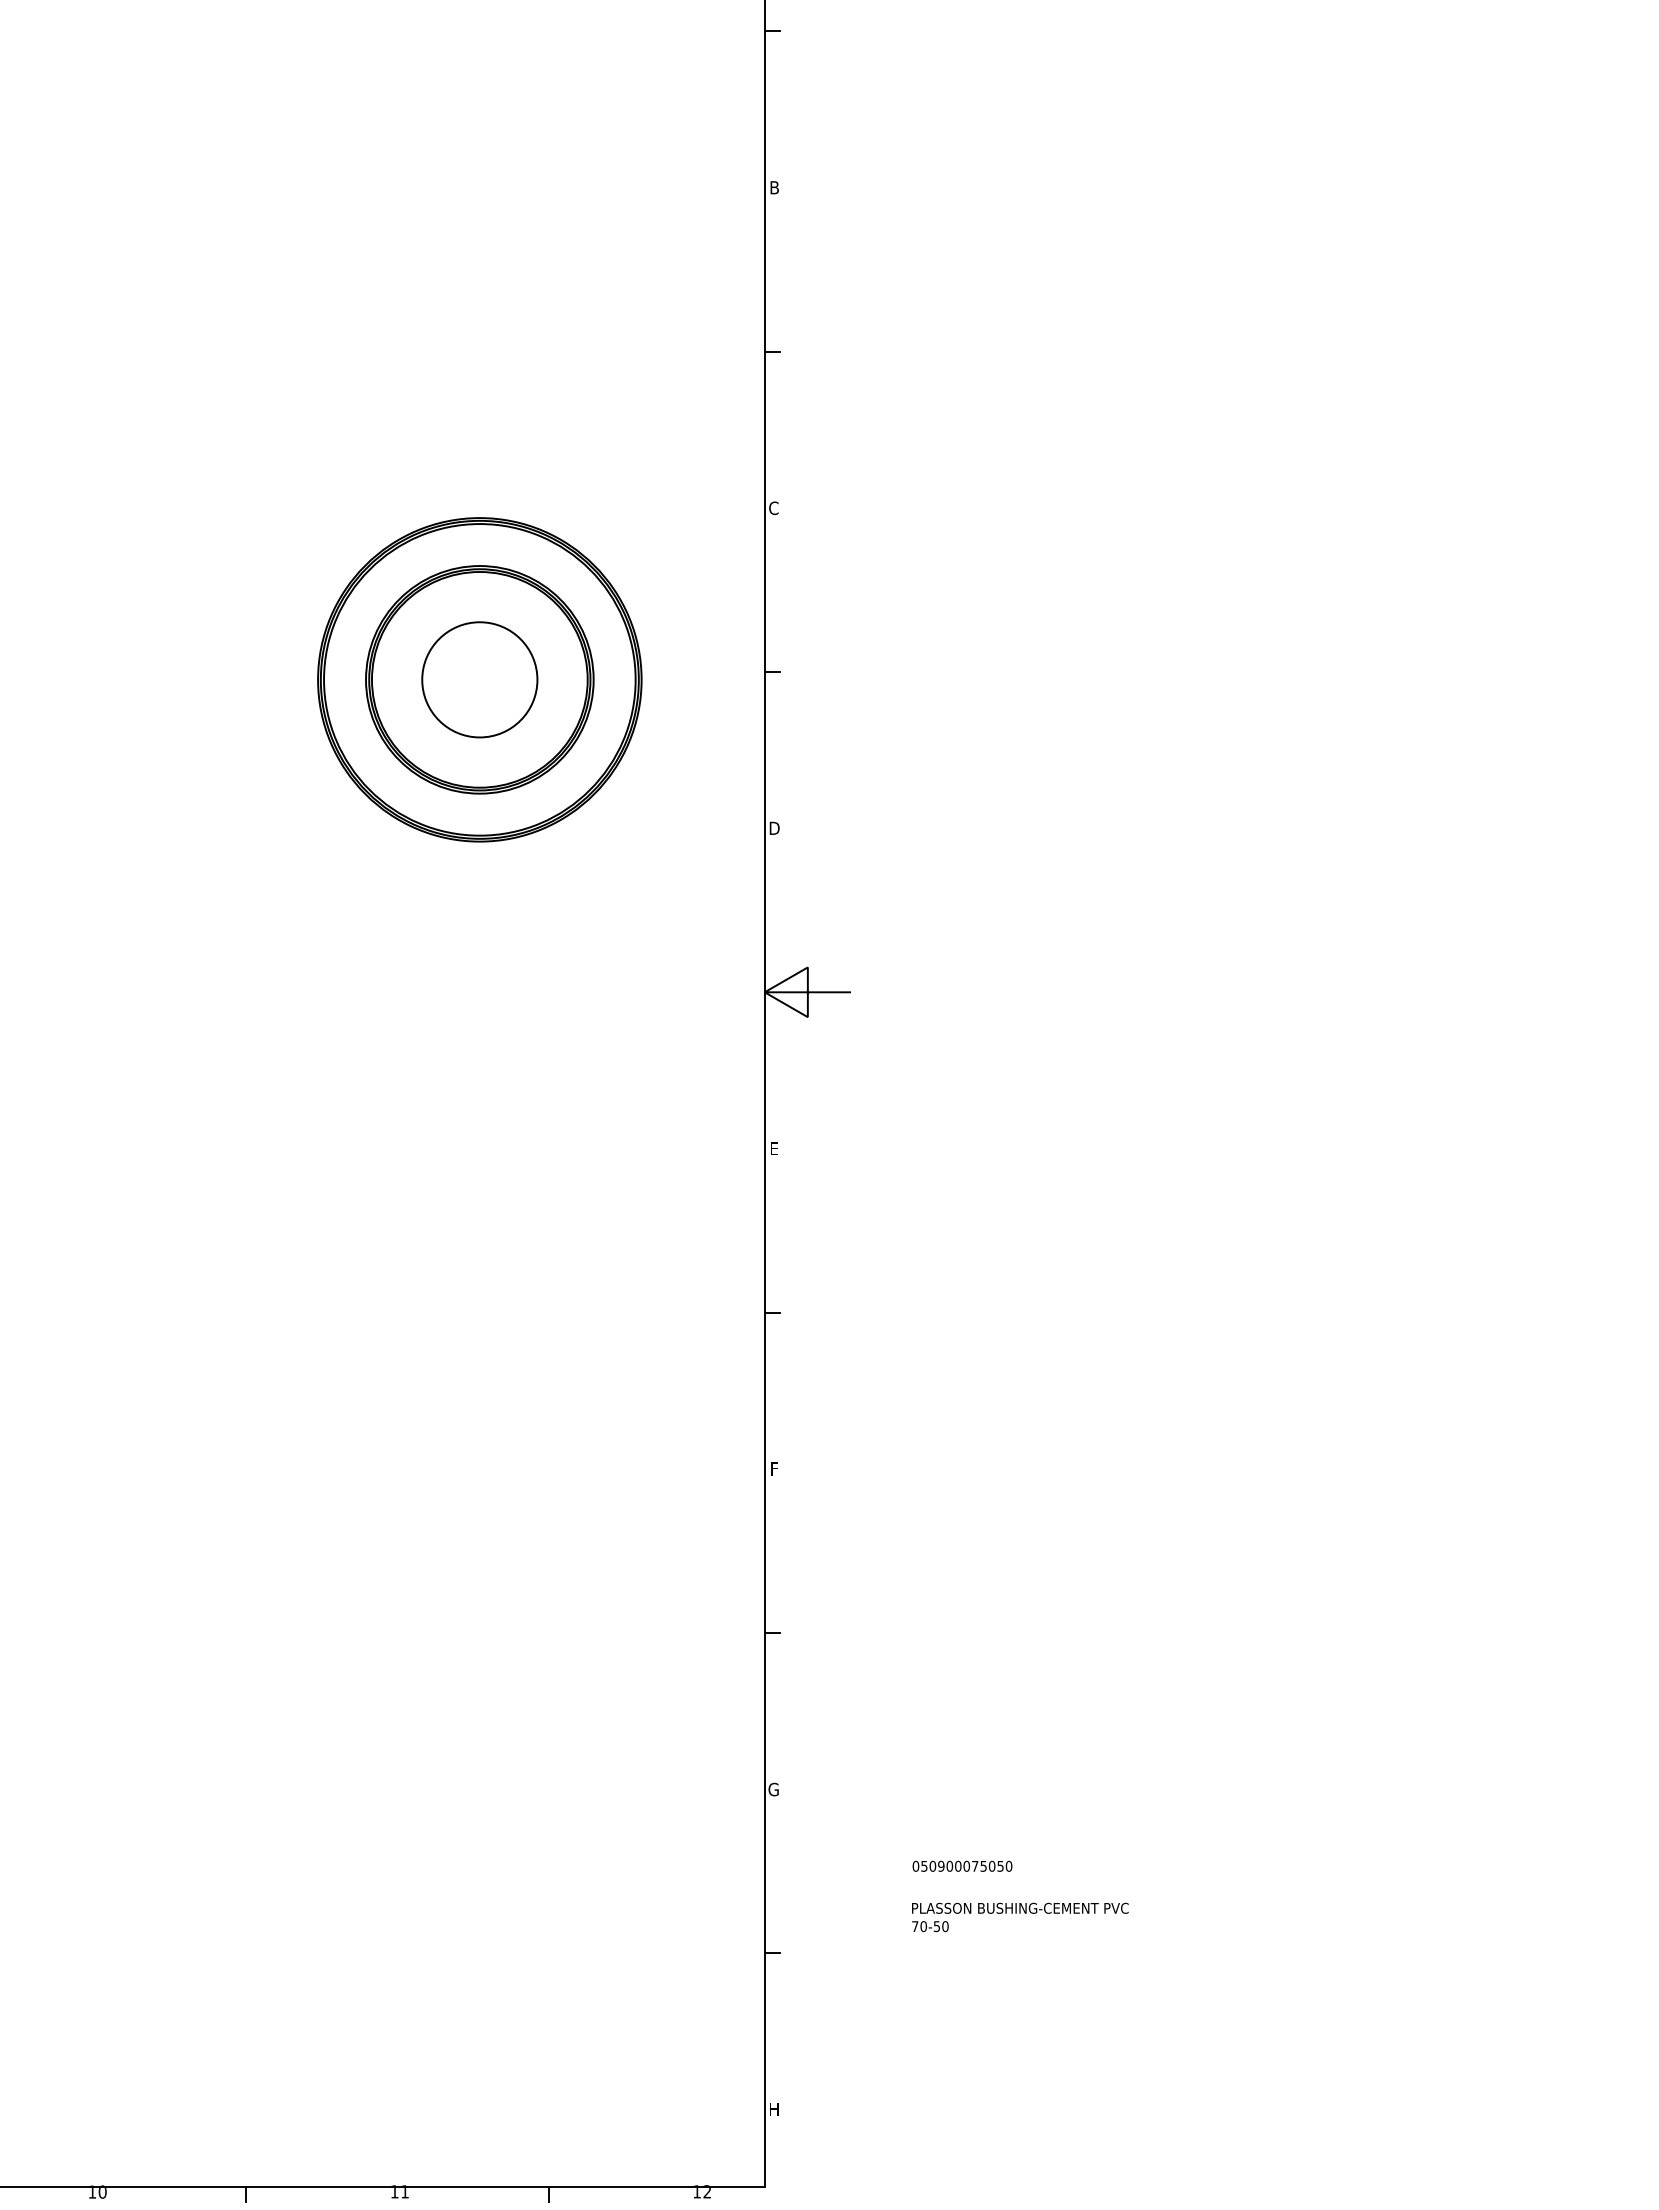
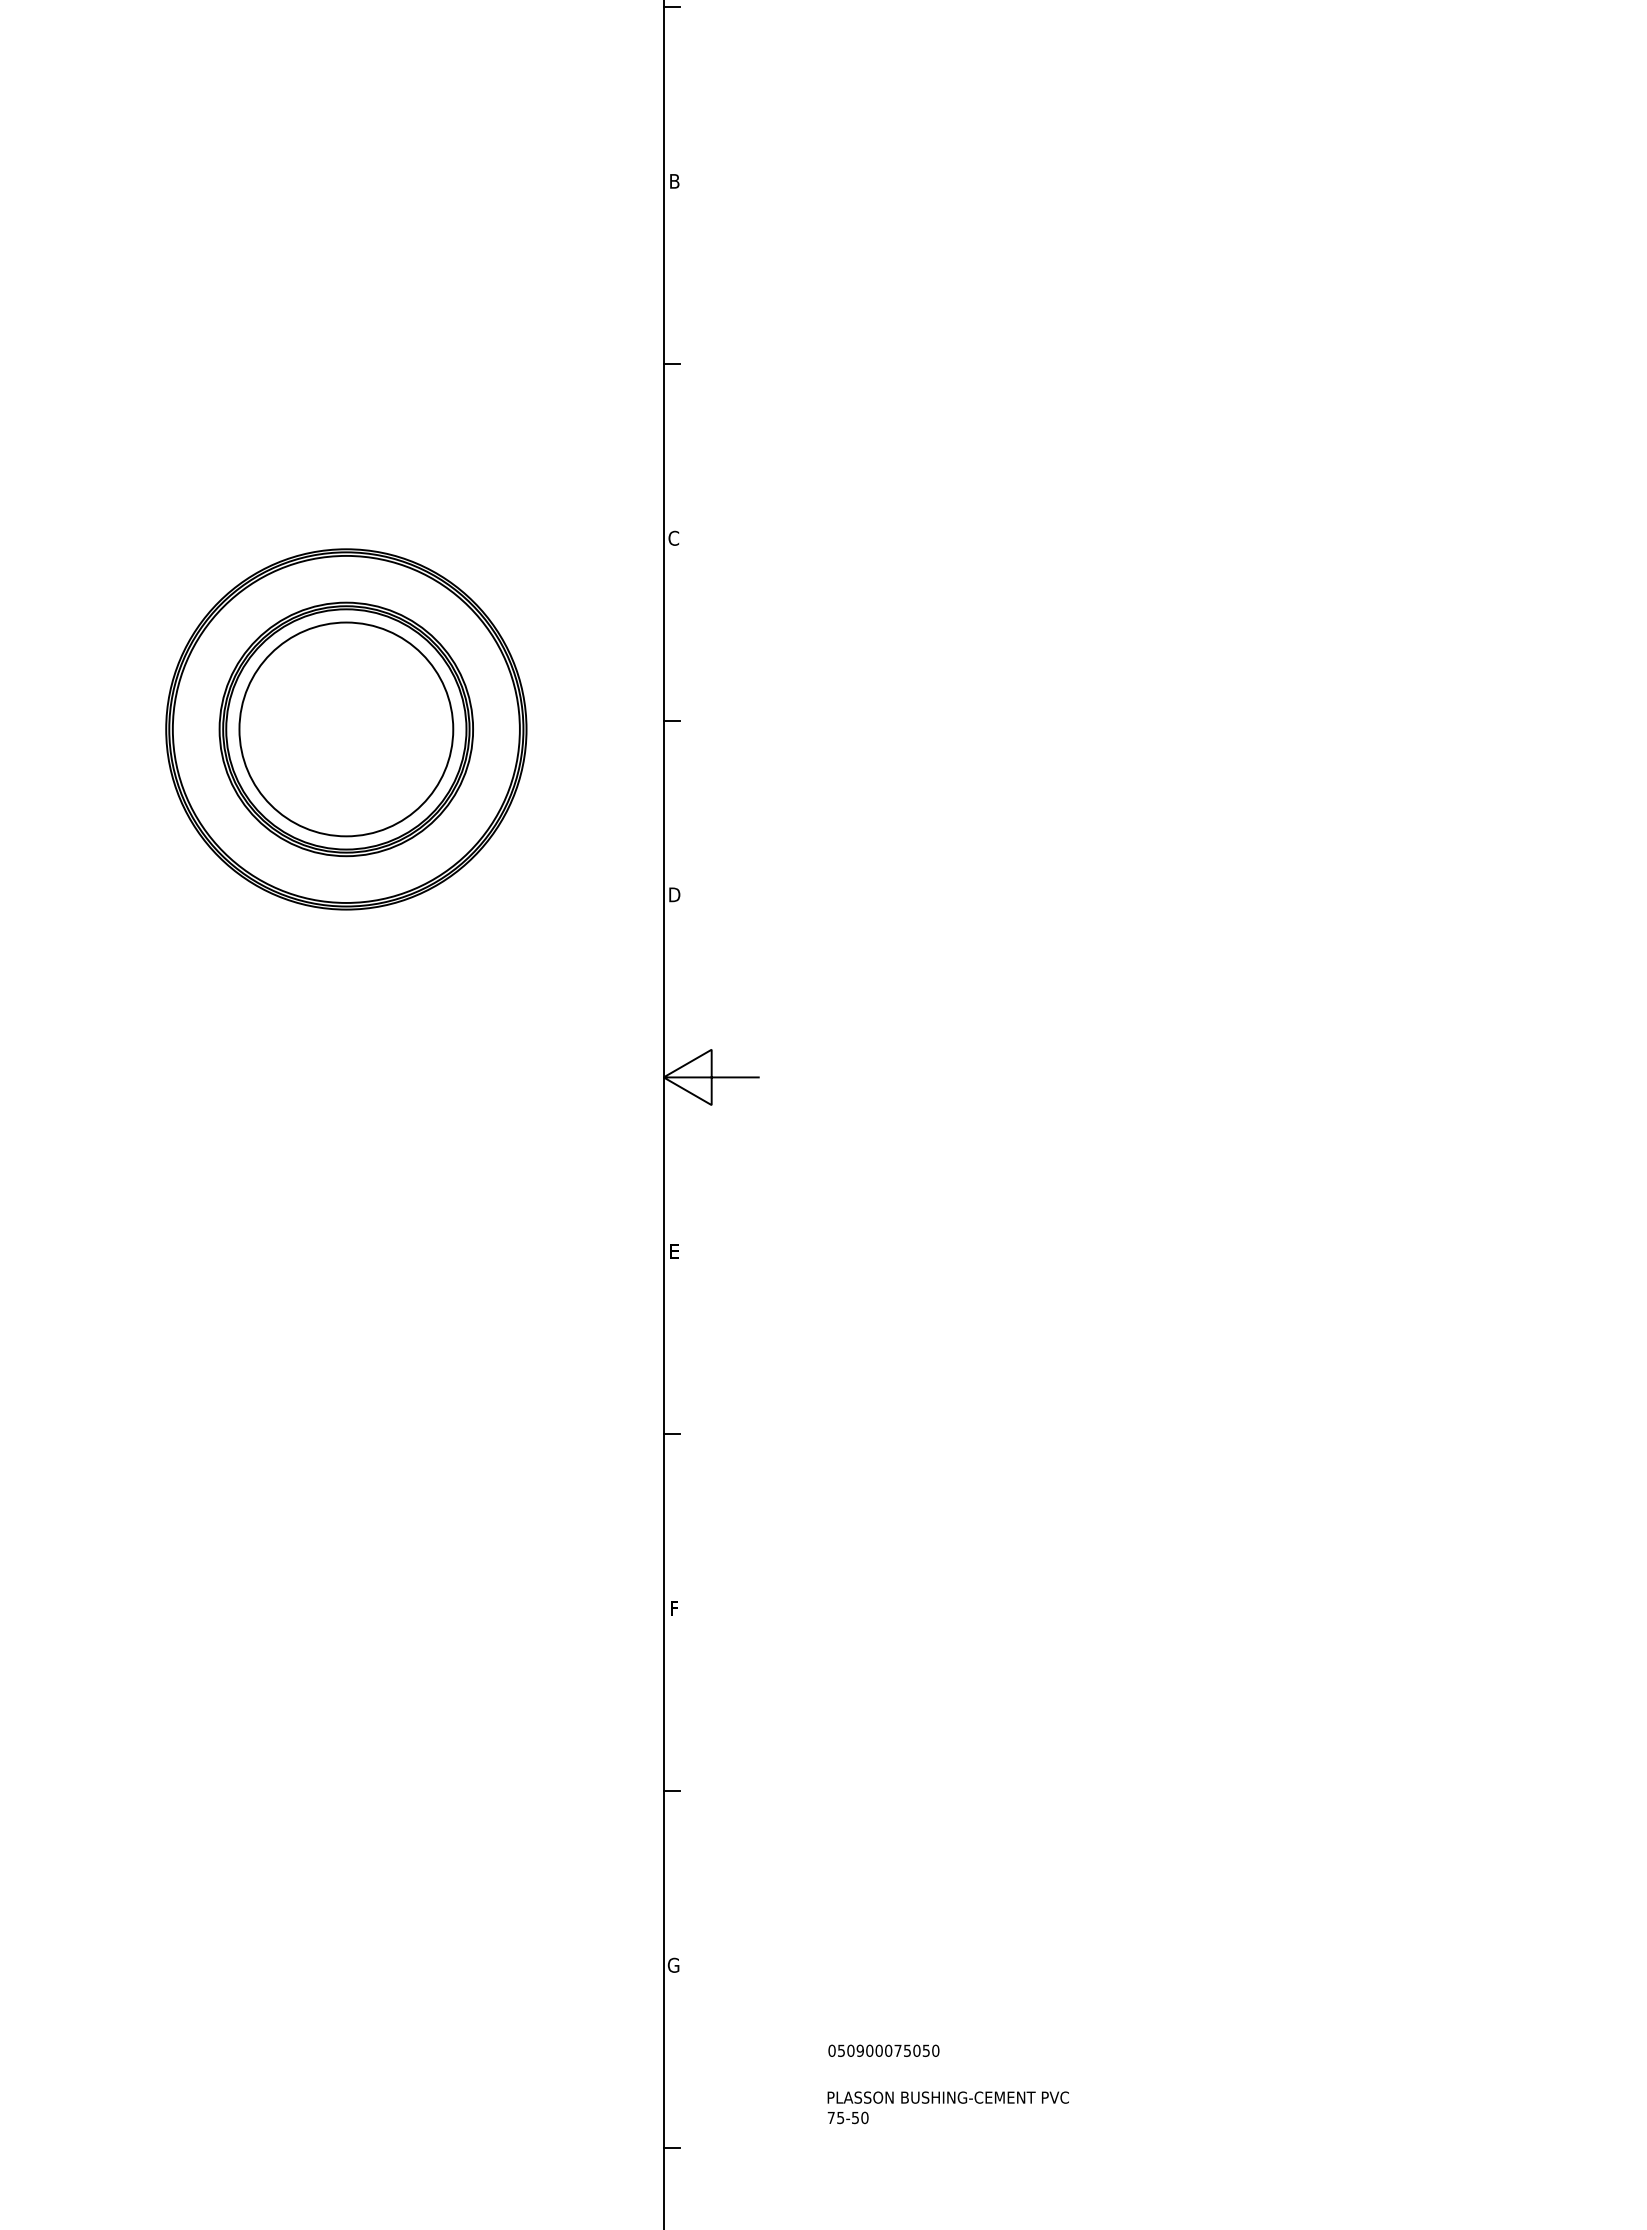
circle: (479, 679) -> (345, 729), size x1.67
text: (923, 1926) -> (840, 2117), 70-50 -> 75-50

